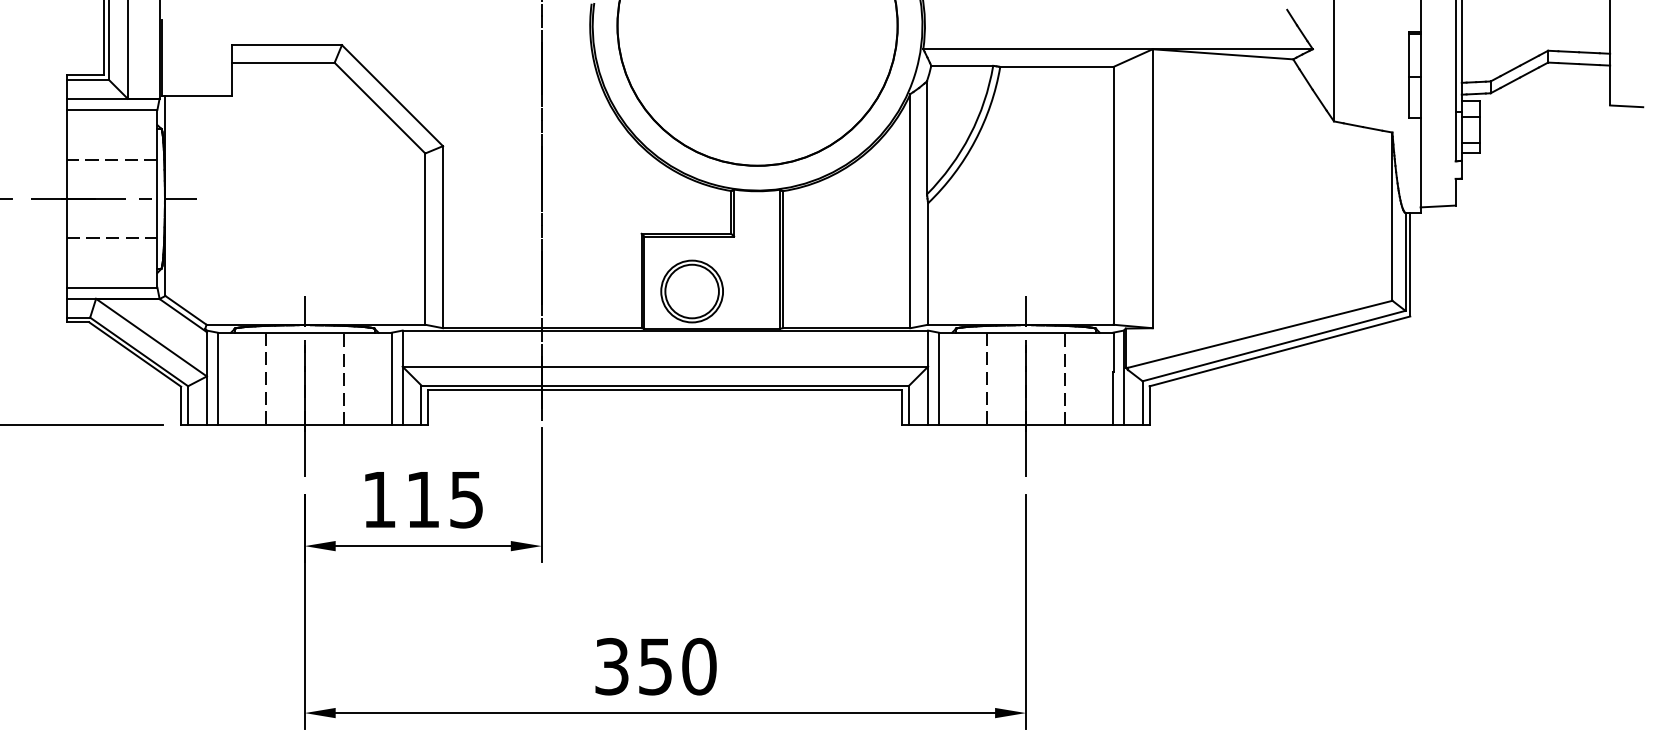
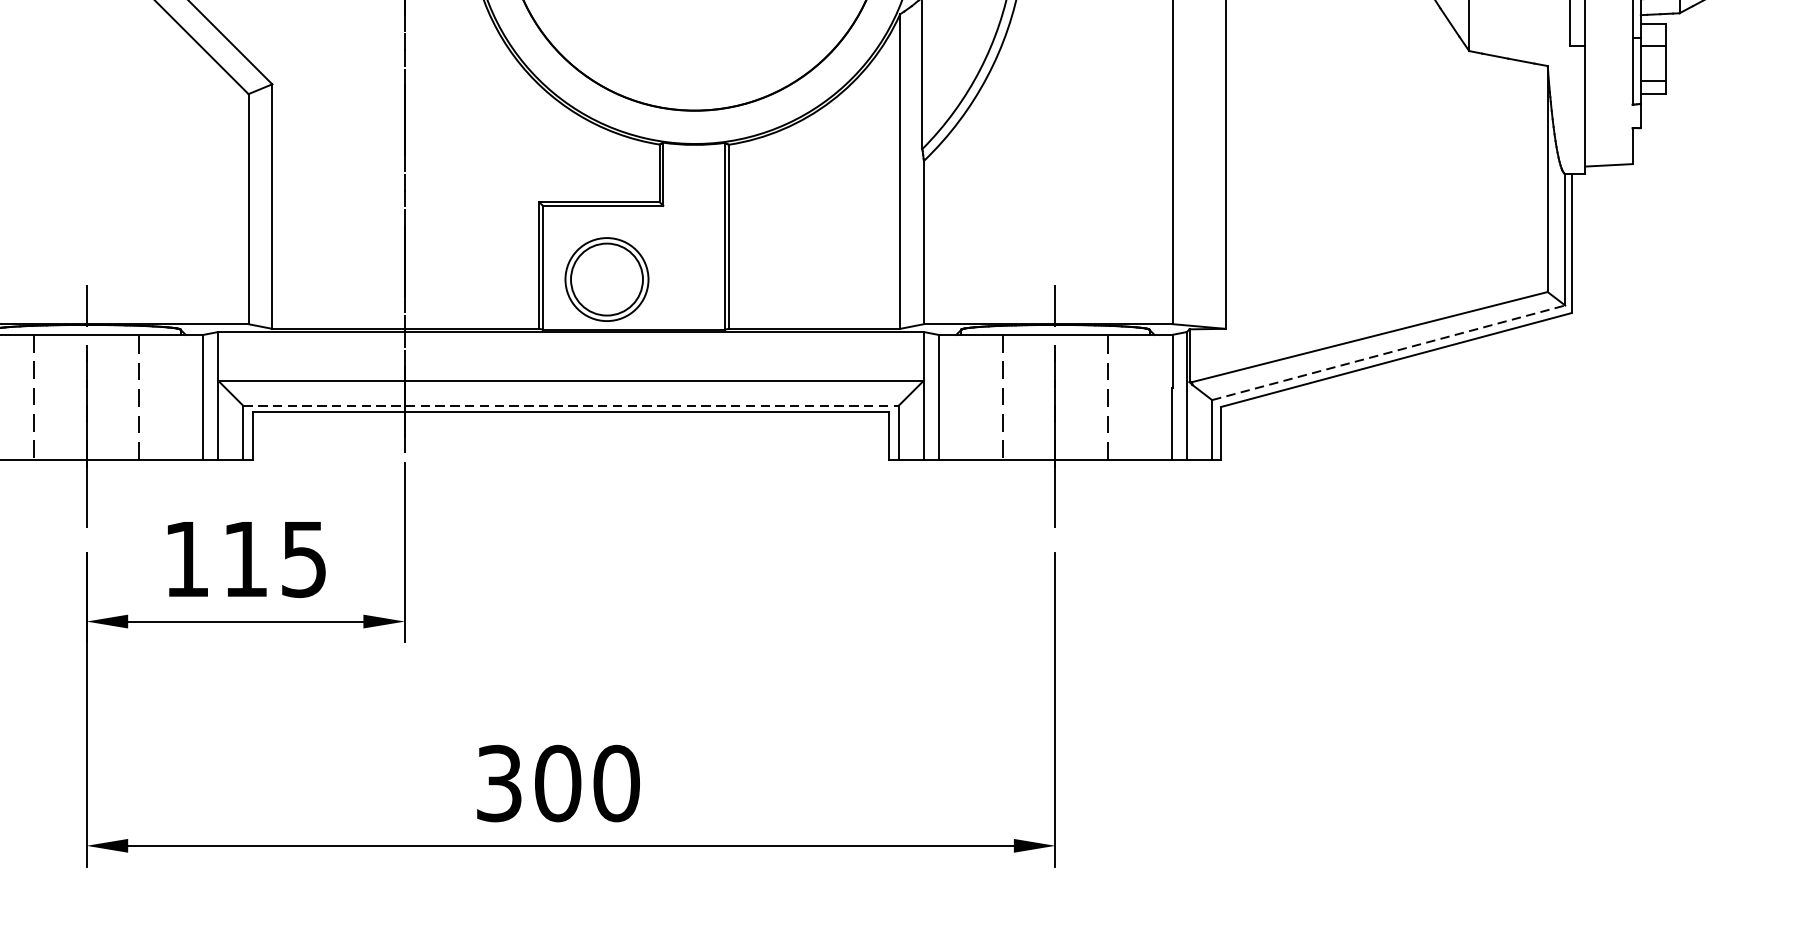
line: (1274, 345) -> (1389, 352), solid -> dashed
line: (665, 385) -> (571, 405), solid -> dashed
text: (655, 666) -> (557, 783), 350 -> 300

